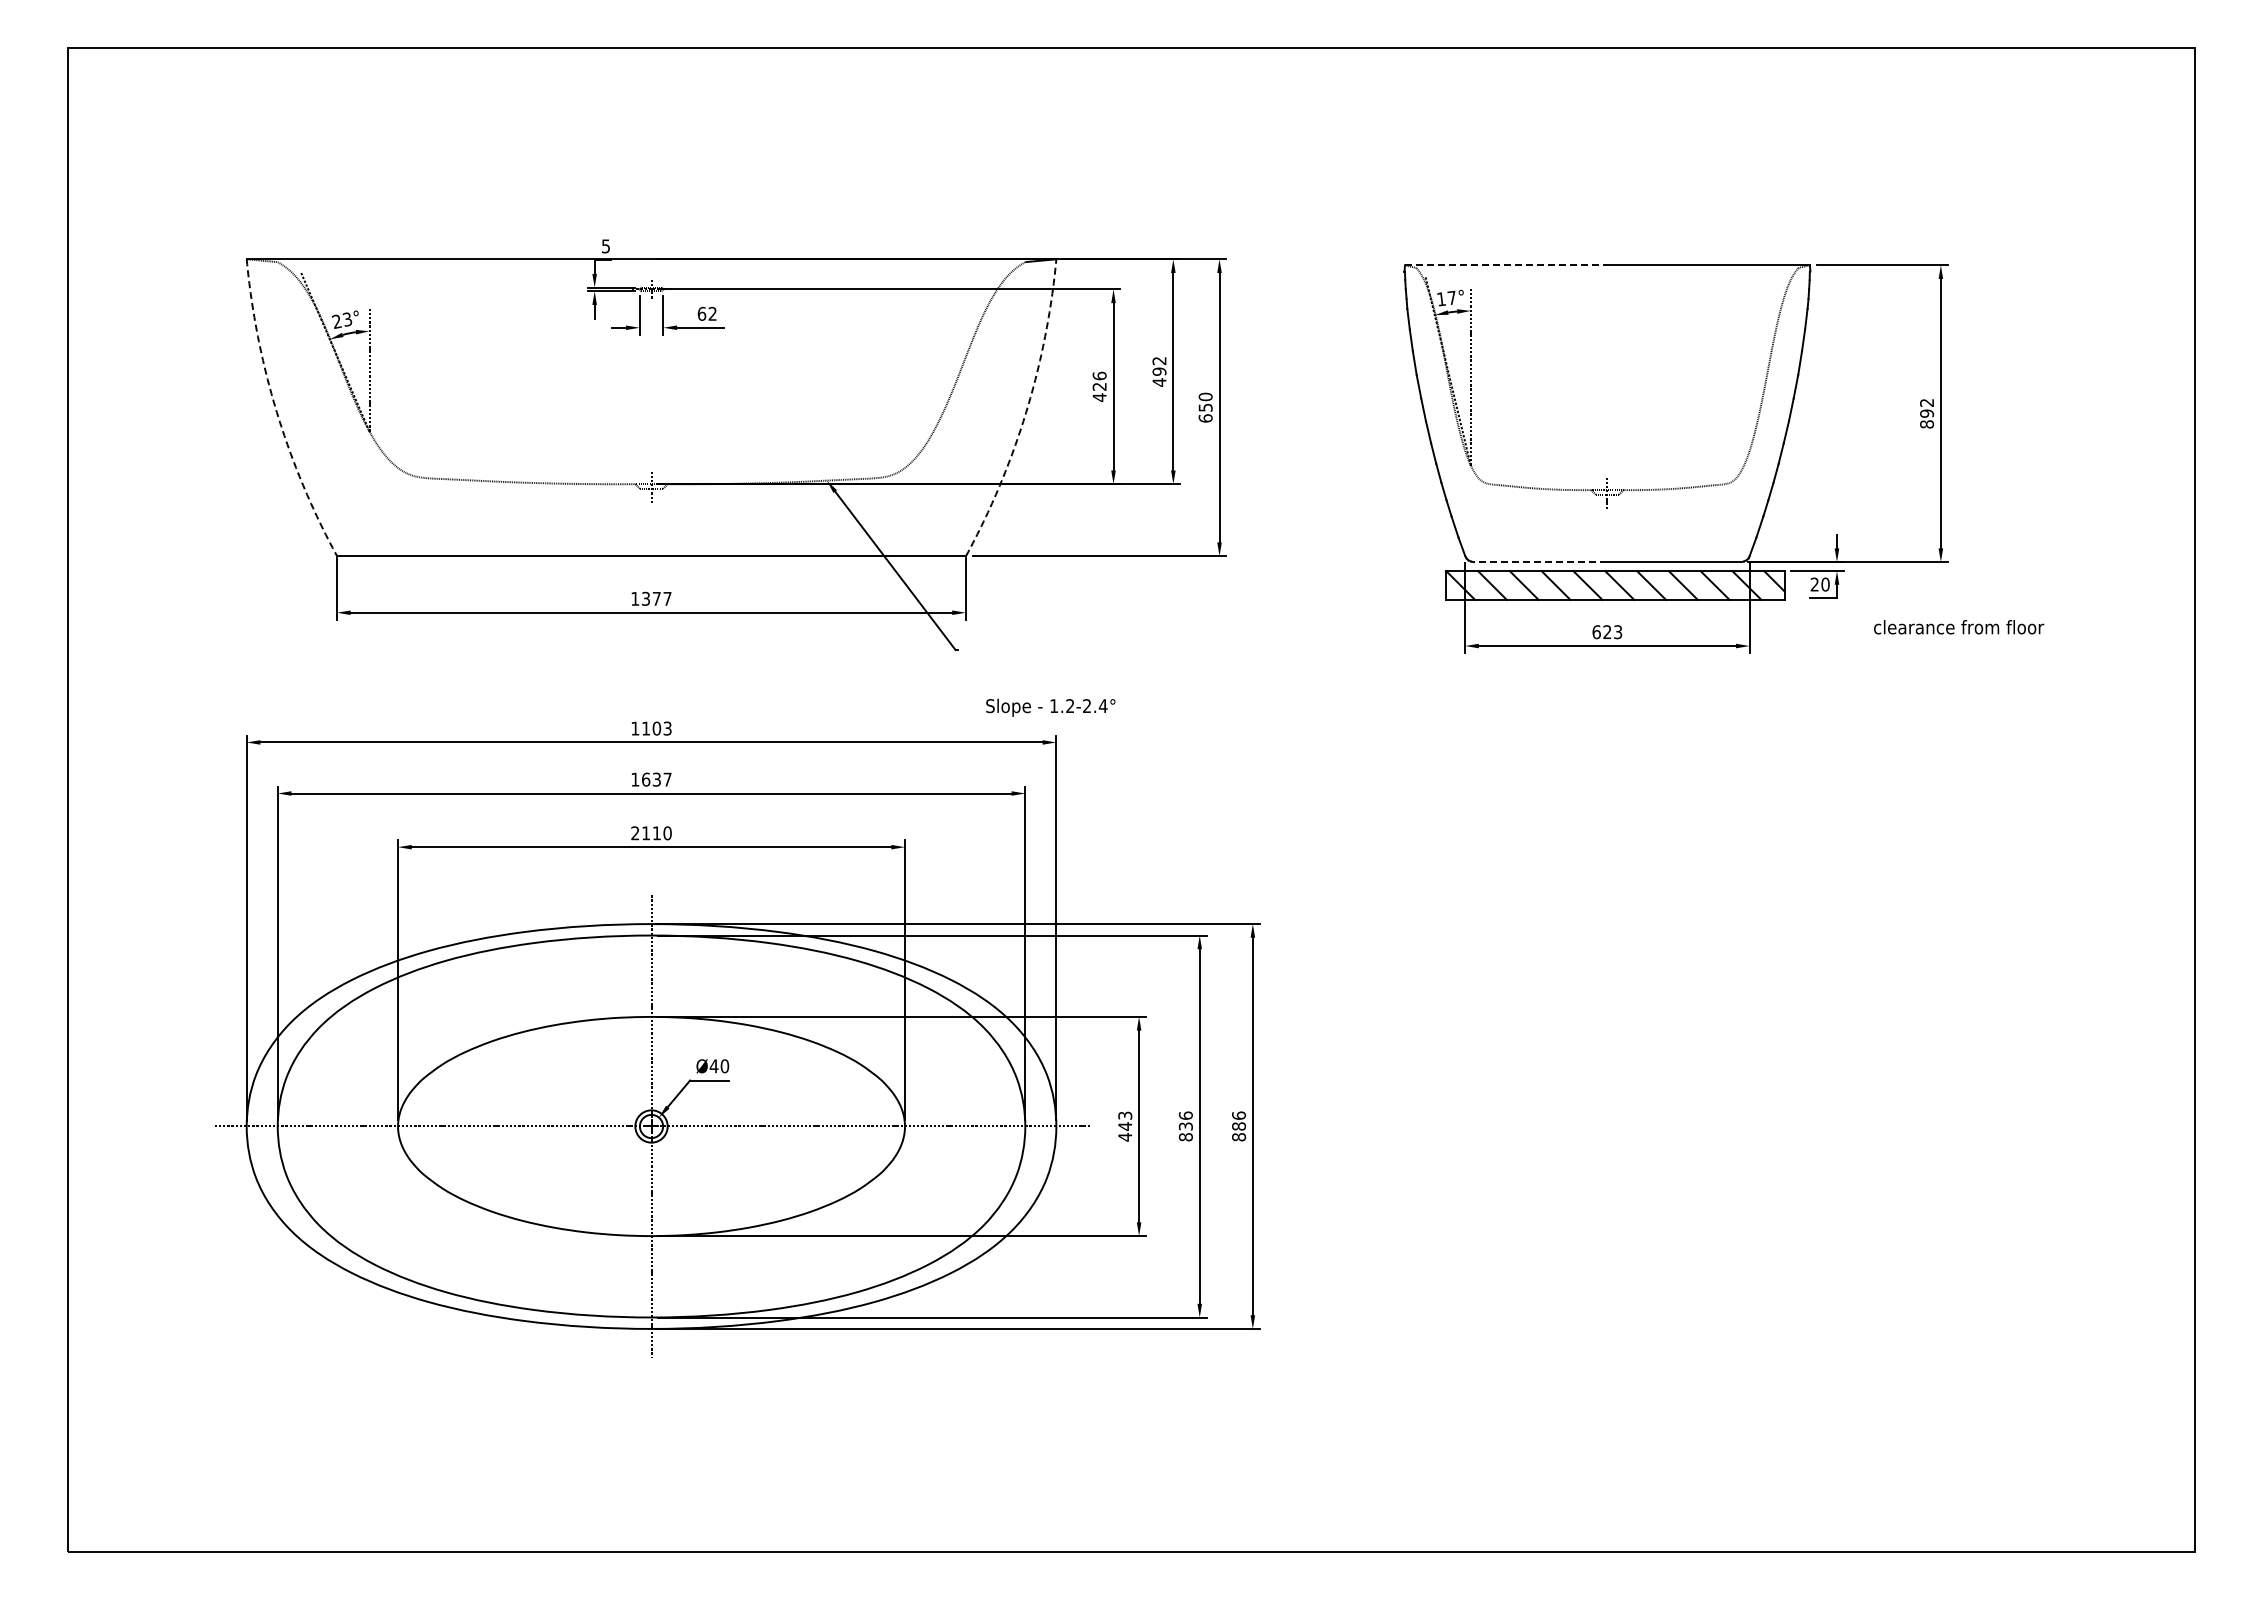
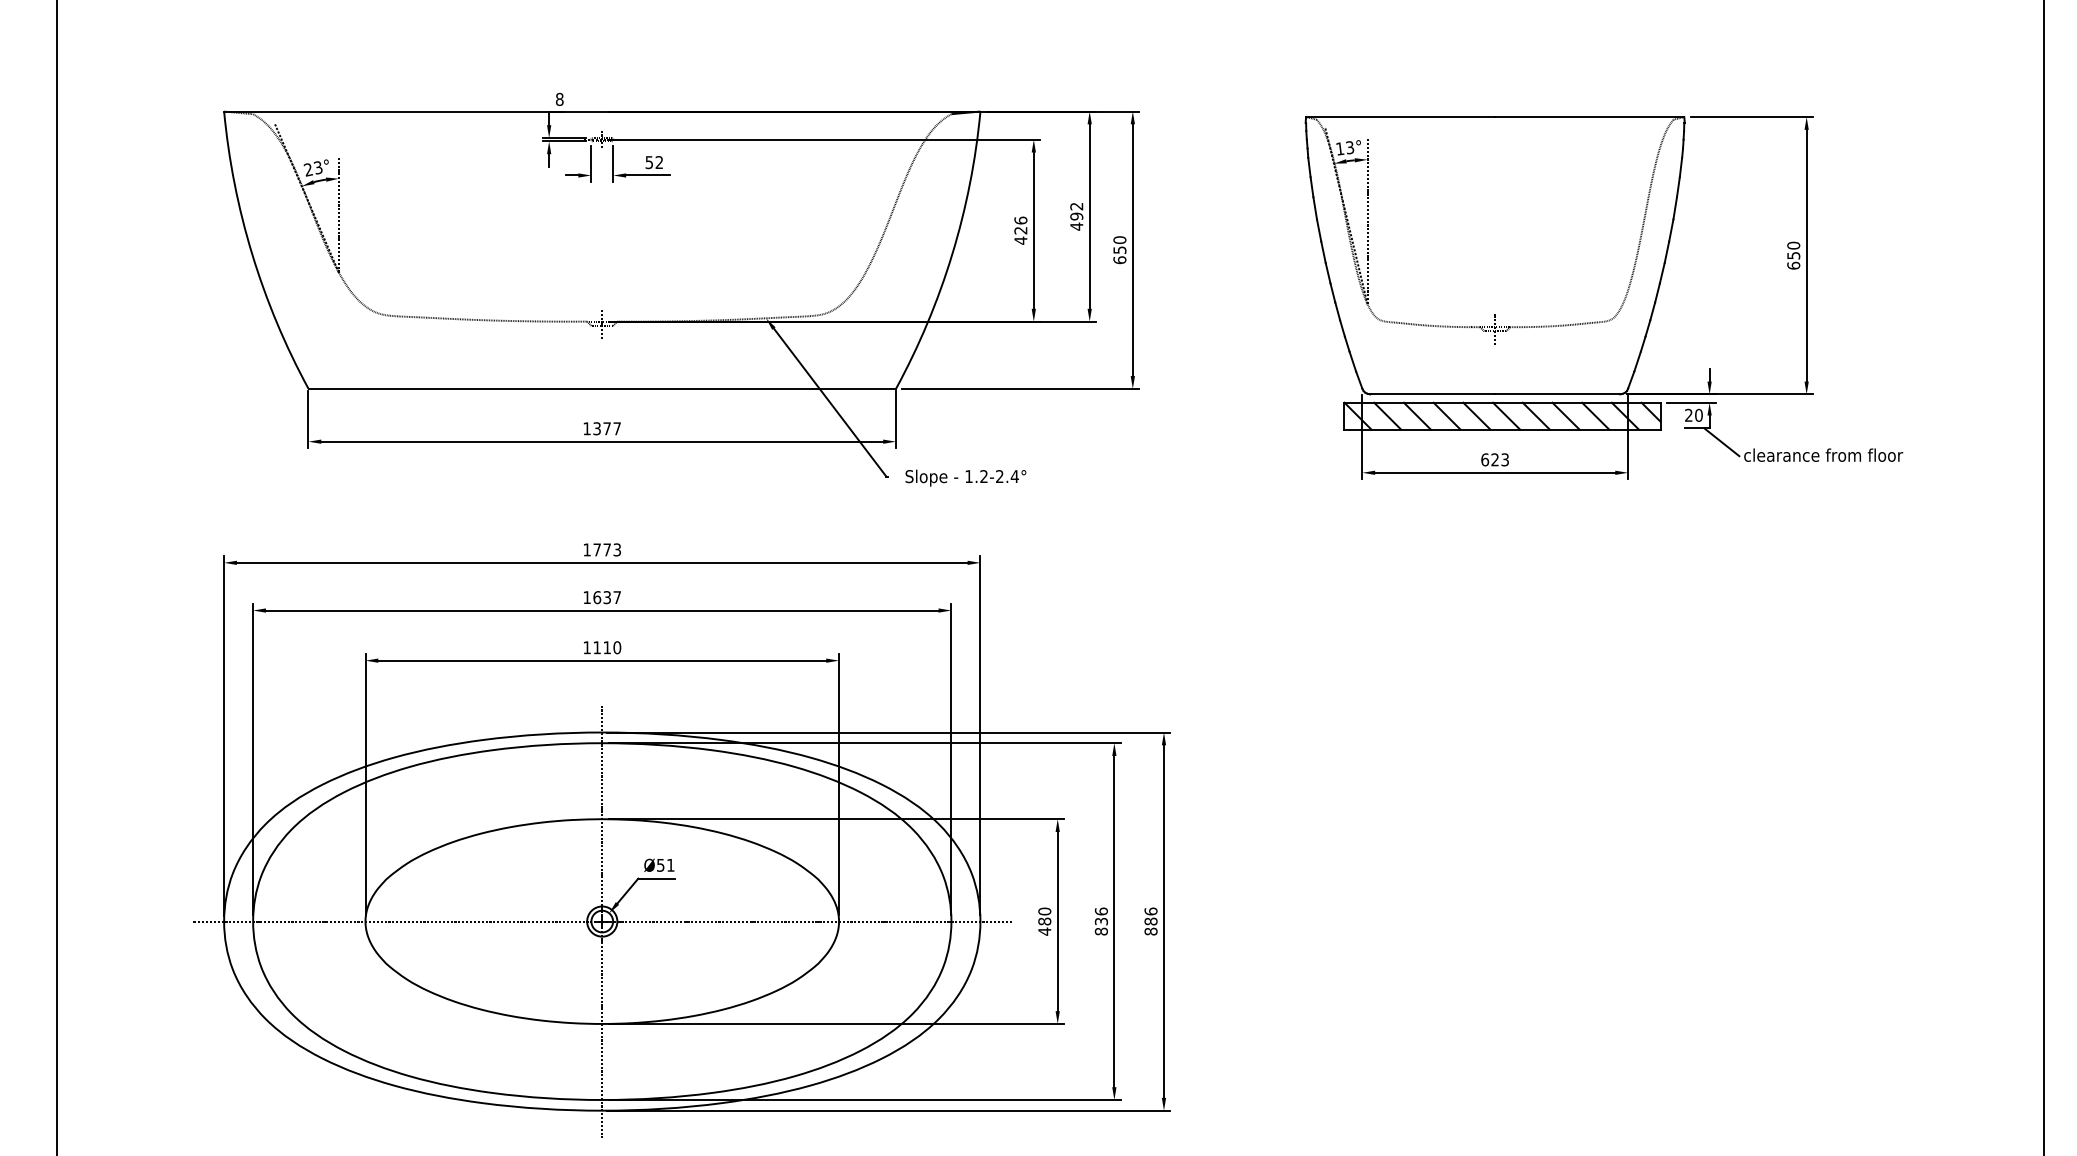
text: (605, 246) -> (559, 99), 5 -> 8
line: (1506, 265) -> (1400, 117), dashed -> solid
text: (1451, 297) -> (1349, 147), 17° -> 13°
text: (701, 313) -> (648, 162), 62 -> 52
arc: (276, 412) -> (251, 254), dashed -> solid
arc: (1026, 412) -> (952, 254), dashed -> solid
text: (1927, 413) -> (1794, 255), 892 -> 650
line: (1540, 562) -> (1432, 394), dashed -> solid
line: (1849, 613) -> (1721, 442), added
text: (1050, 707) -> (965, 477), moved
text: (651, 728) -> (602, 549), 1103 -> 1773
text: (635, 833) -> (587, 647), 2110 -> 1110
text: (719, 1066) -> (665, 865), Ø40 -> Ø51
text: (1125, 1120) -> (1045, 915), 443 -> 480

